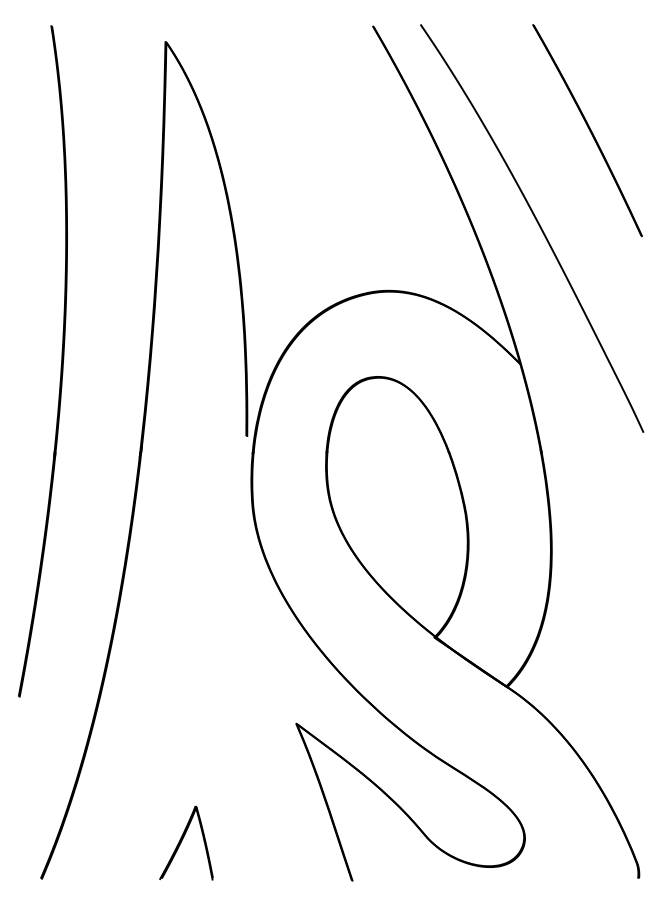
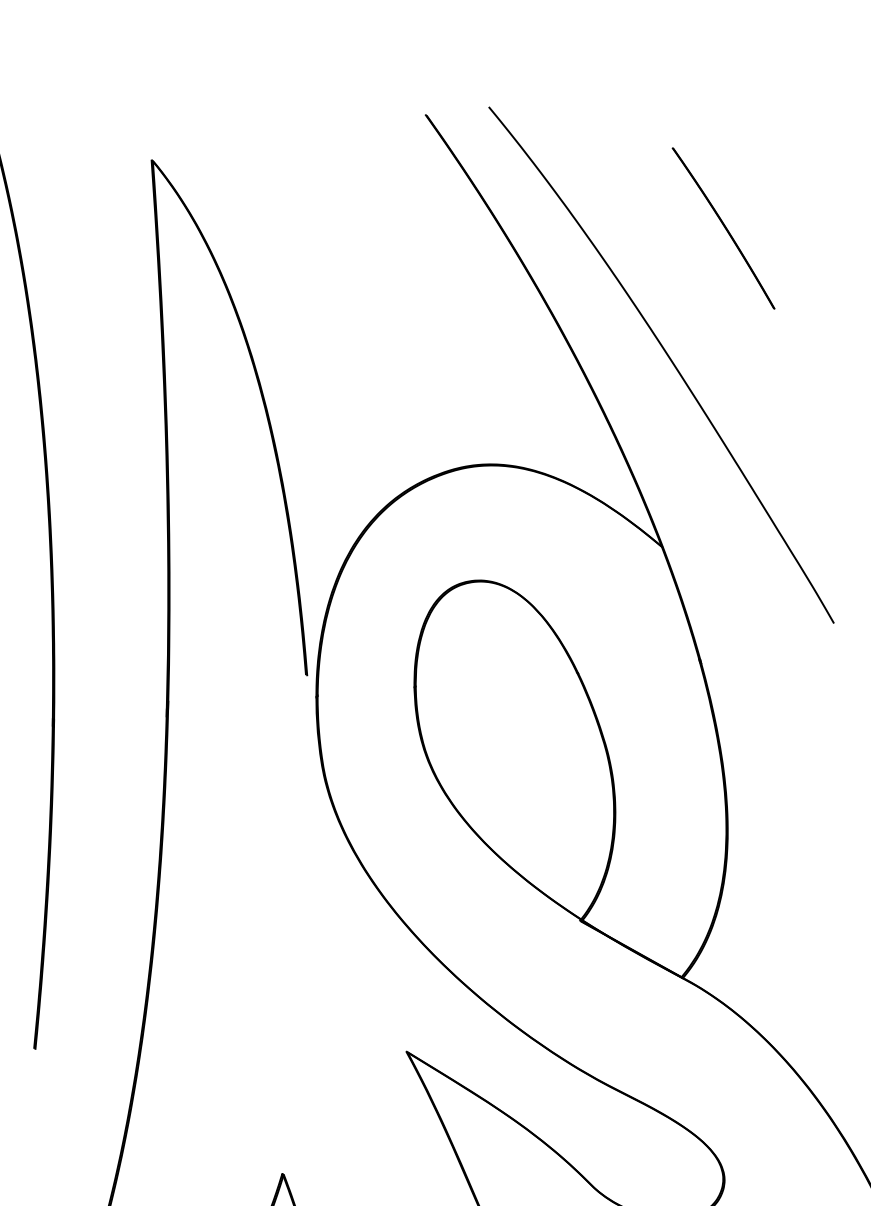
part: (587, 130) -> (723, 228), size x0.6

